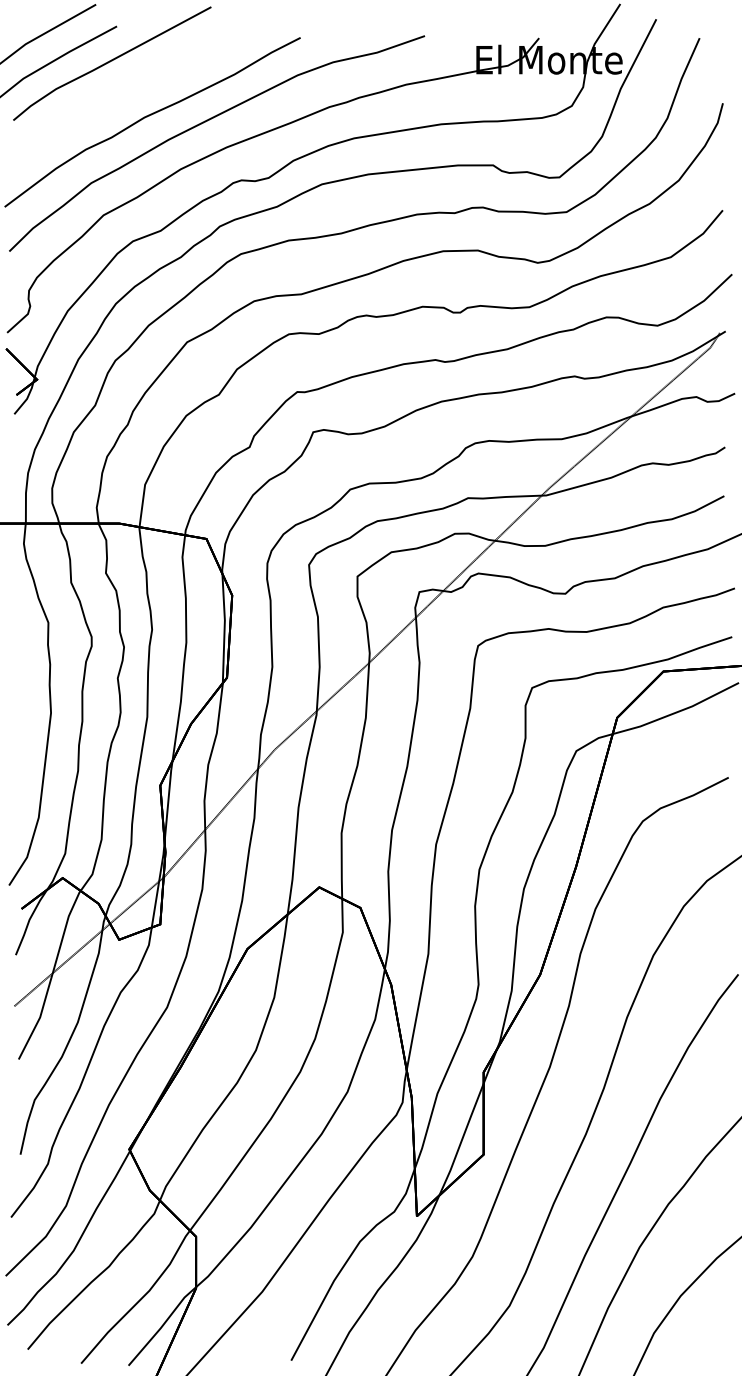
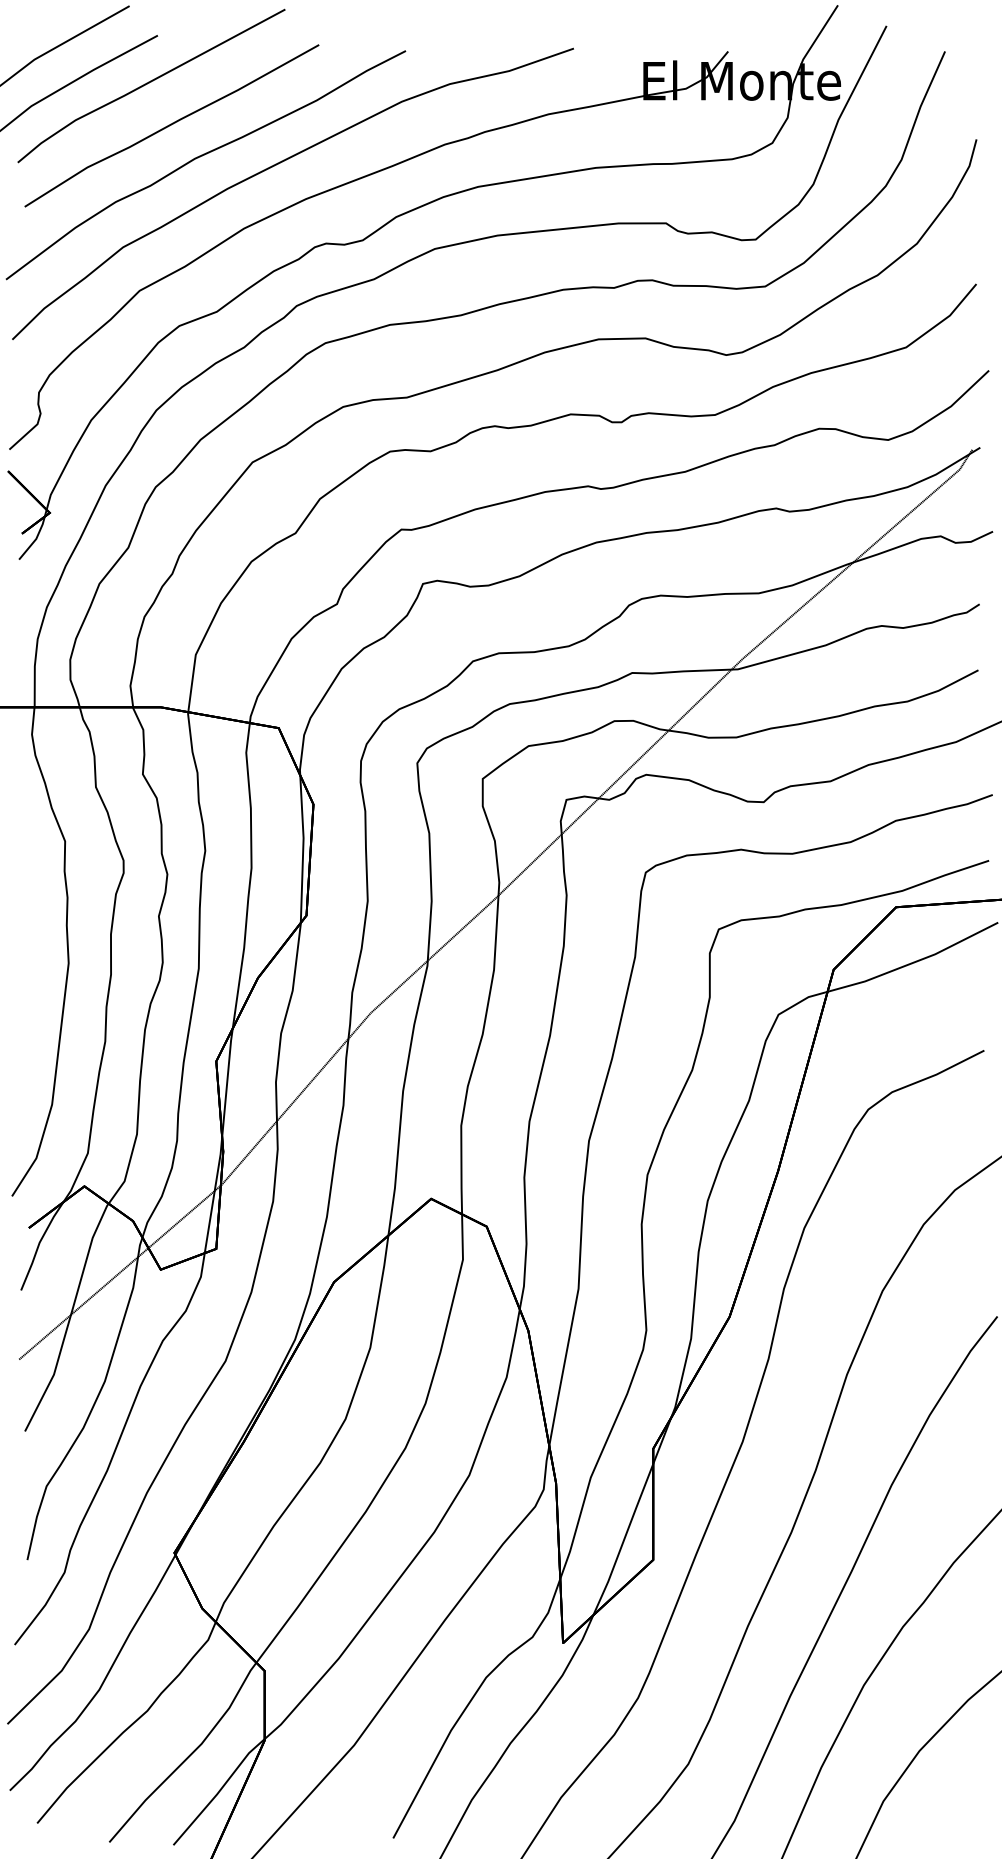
curve: (127, 92) -> (171, 125), added

